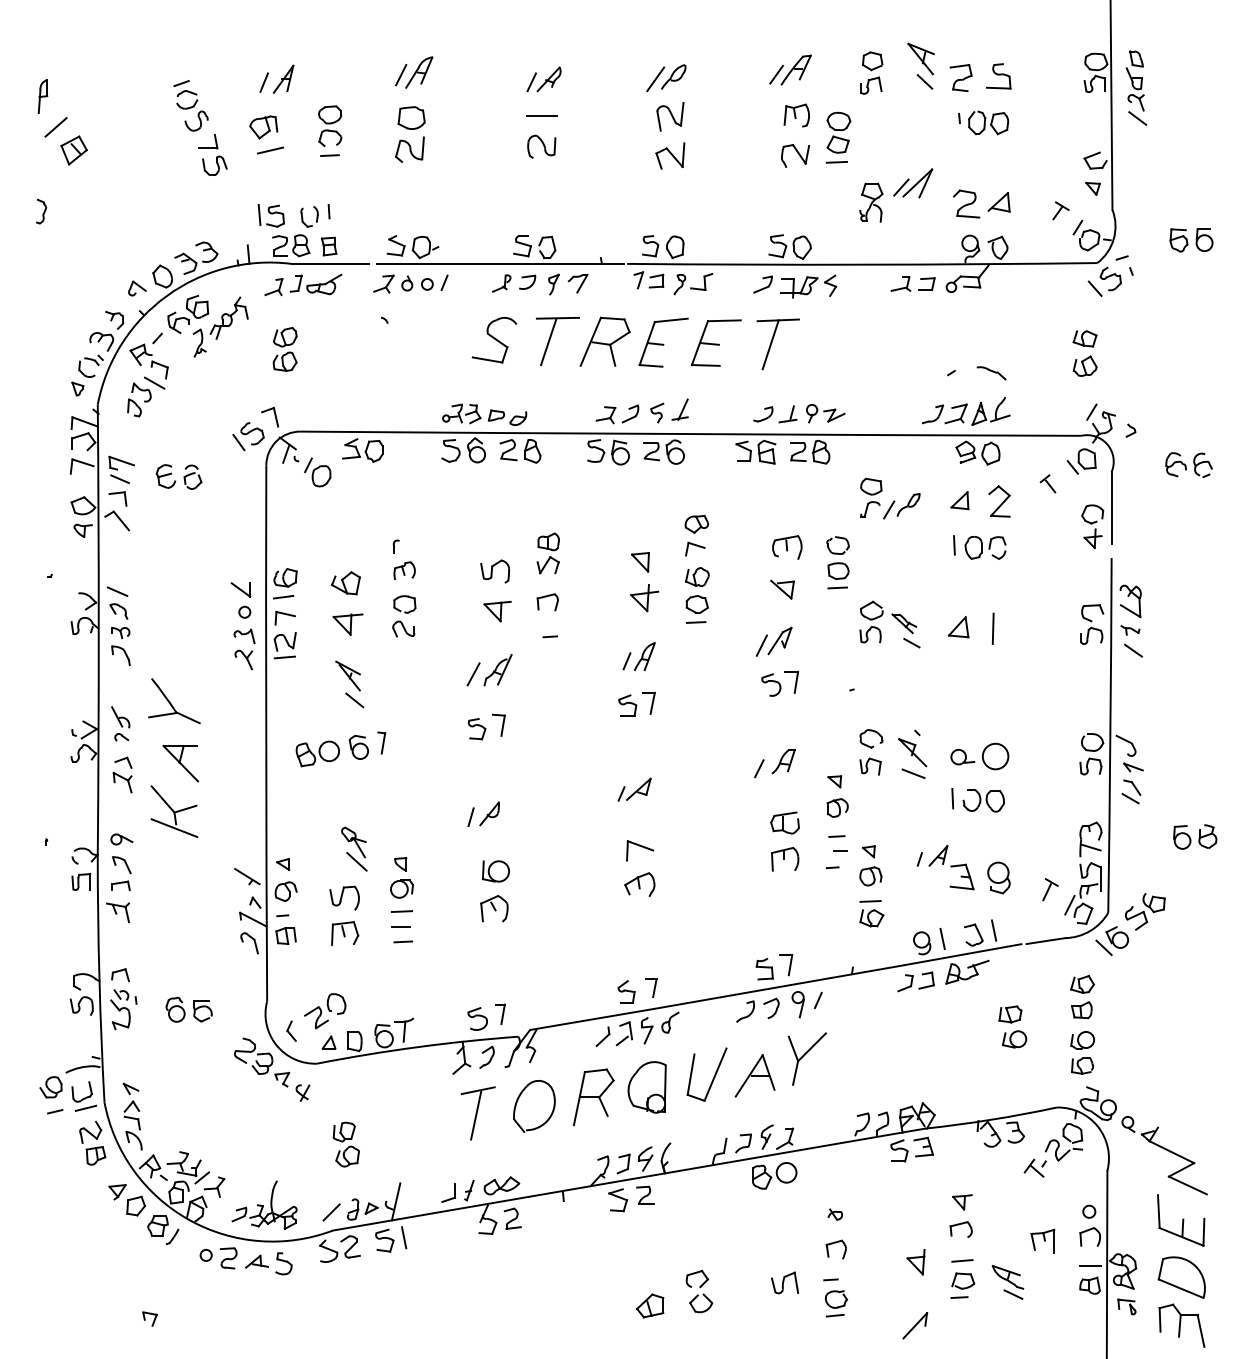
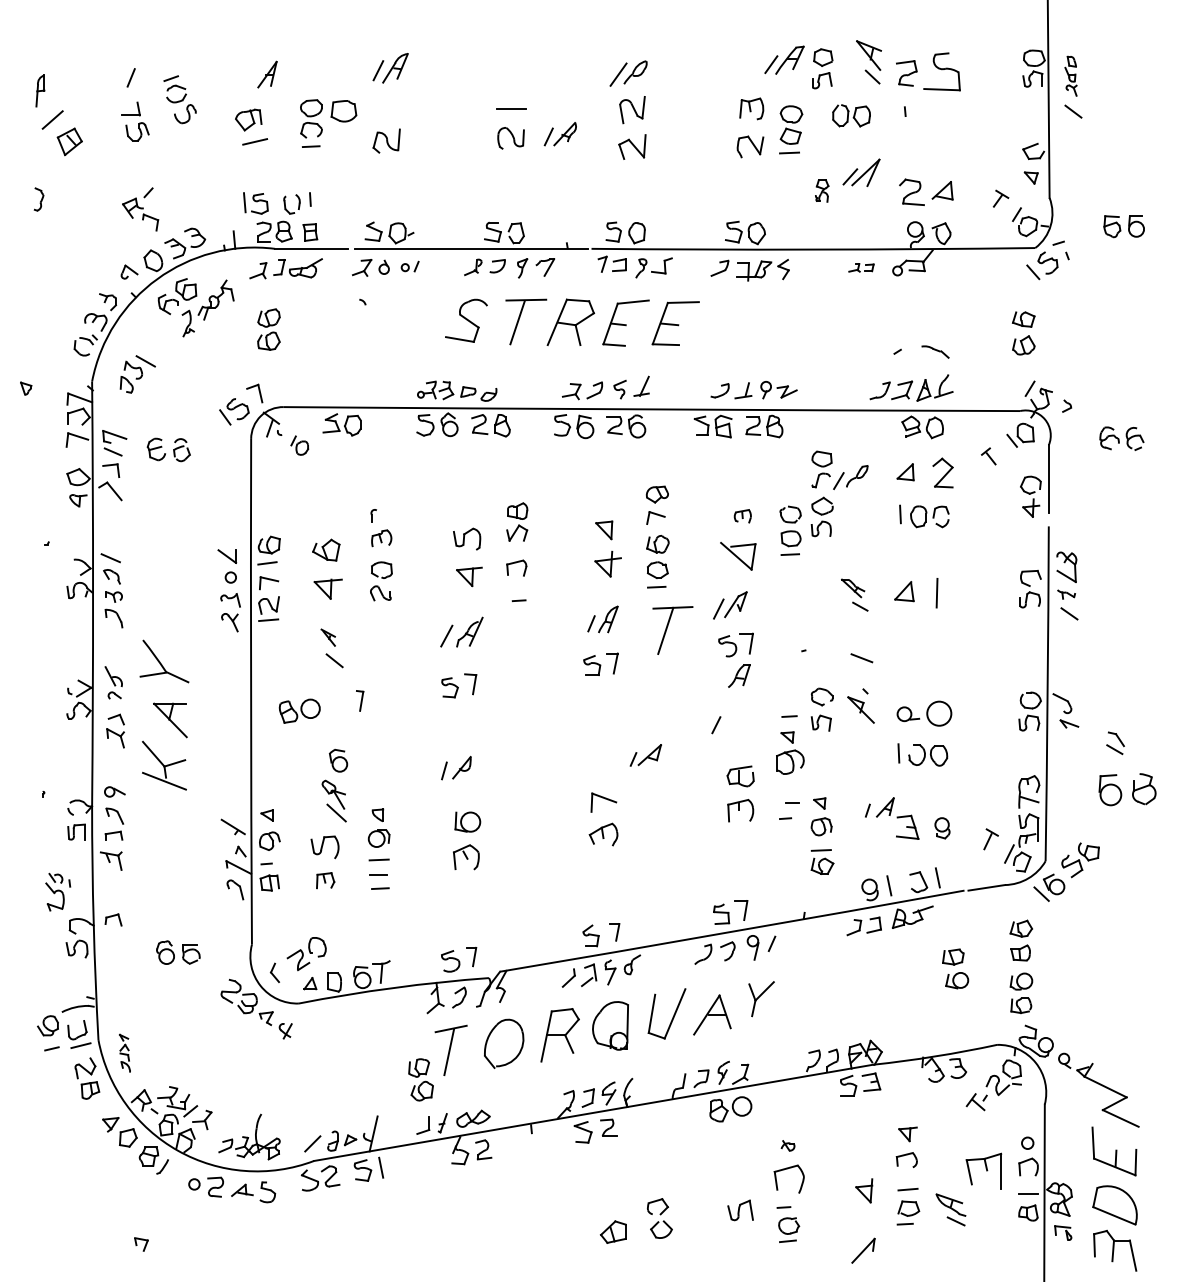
part: (790, 69) -> (784, 59), moved
part: (998, 76) -> (942, 72), size x1.6
part: (543, 79) -> (559, 134), moved
part: (1134, 80) -> (1070, 75), size x0.7
line: (263, 82) -> (130, 77), moved
part: (411, 117) -> (343, 110), moved
part: (988, 122) -> (851, 115), moved
part: (212, 154) -> (135, 121), moved
part: (871, 202) -> (822, 190), size x0.6
part: (434, 282) -> (409, 266), size x0.7
part: (912, 283) -> (860, 267), size x0.6
part: (777, 344) -> (672, 630), moved
part: (148, 355) -> (139, 208), moved
part: (77, 388) -> (25, 388), moved
part: (317, 472) -> (299, 445), size x0.7
part: (787, 547) -> (742, 516), size x0.6
part: (782, 589) -> (738, 556), size x1.6
part: (871, 621) -> (822, 516), moved
part: (347, 675) -> (327, 637), size x0.6
part: (358, 746) -> (338, 759), moved
part: (783, 761) -> (739, 675), moved
line: (913, 773) -> (861, 657), moved
part: (634, 789) -> (645, 755), moved
part: (1131, 791) -> (1115, 742), moved
part: (837, 807) -> (790, 761), size x1.4
line: (836, 836) -> (789, 716), moved
part: (1195, 836) -> (1127, 789), size x1.4
part: (998, 877) -> (942, 827), size x0.7
part: (345, 933) -> (325, 880), size x0.7
part: (123, 1009) -> (57, 891), moved
part: (806, 1058) -> (760, 998), size x0.7
part: (132, 1116) -> (124, 1053), size x0.6
part: (345, 1144) -> (420, 1079), moved
part: (1042, 1240) -> (983, 1170), size x1.6
part: (835, 1249) -> (788, 1178), size x1.6

